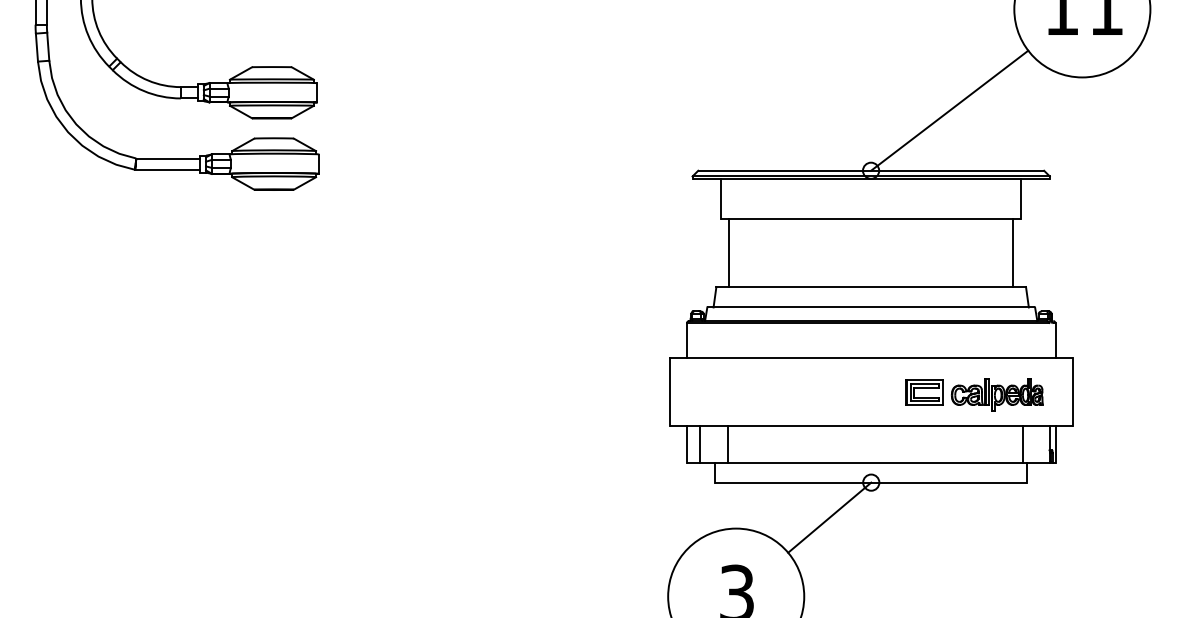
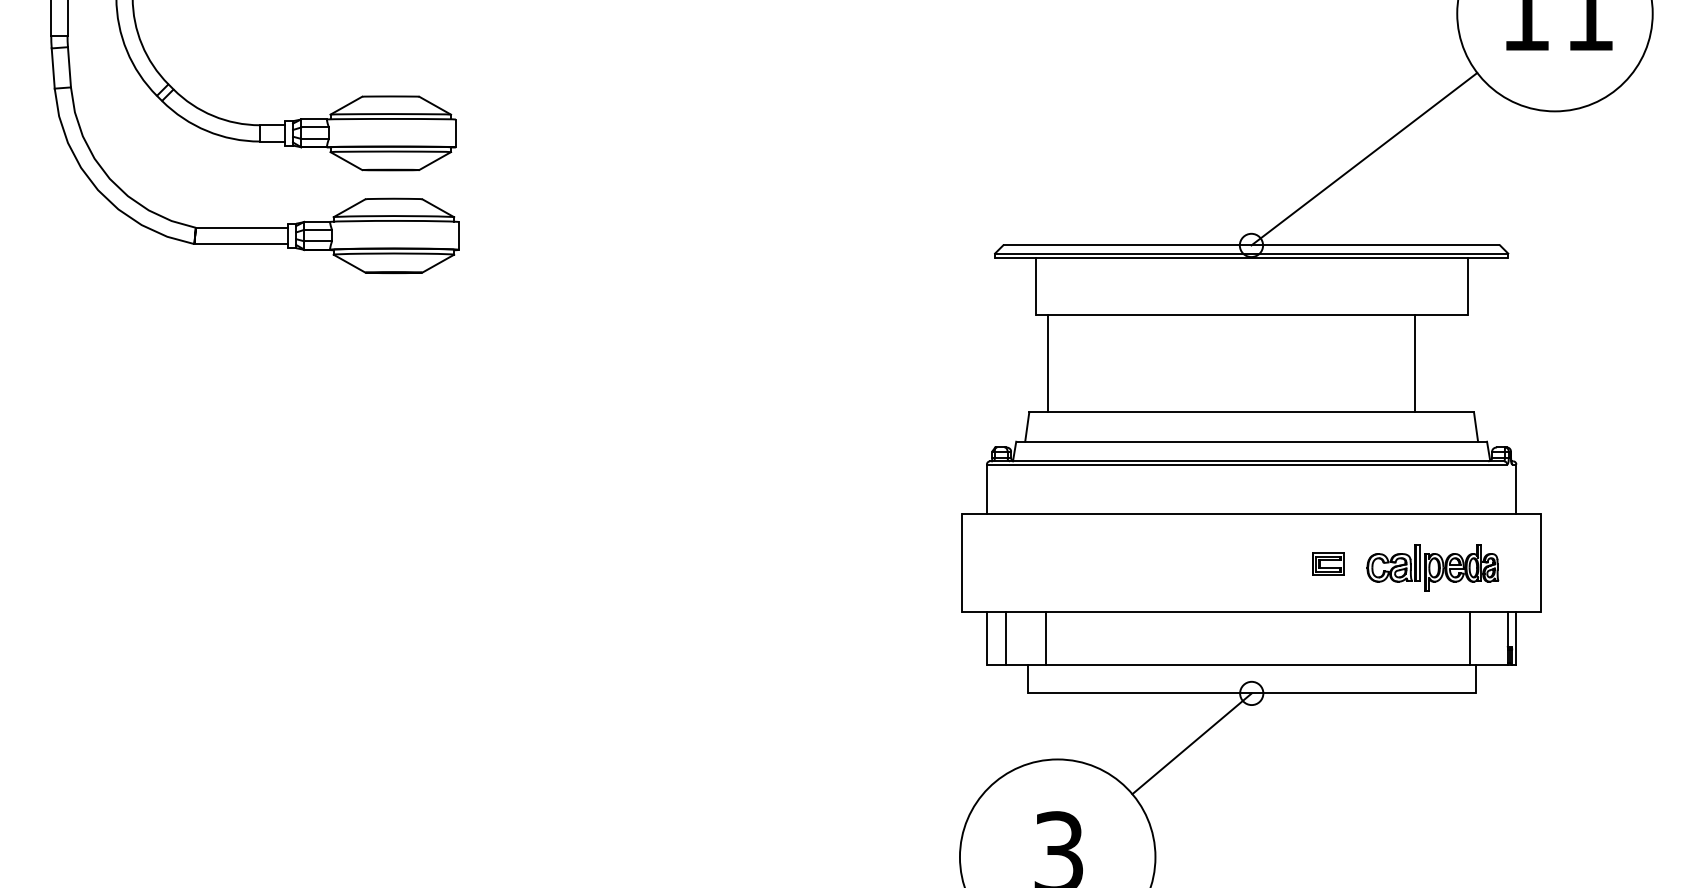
line: (1012, 252) -> (1414, 362), moved
part: (924, 392) -> (1328, 563), size x0.6

